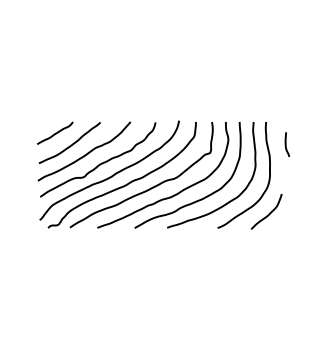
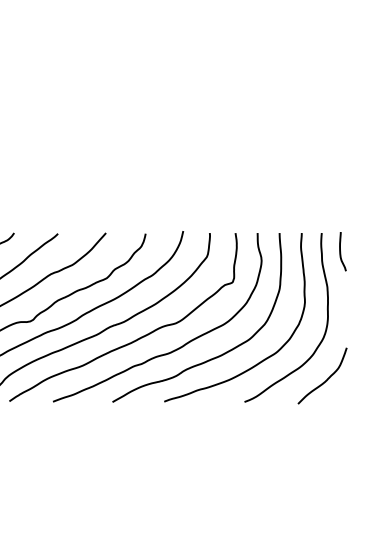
curve: (286, 144) -> (341, 251), moved

